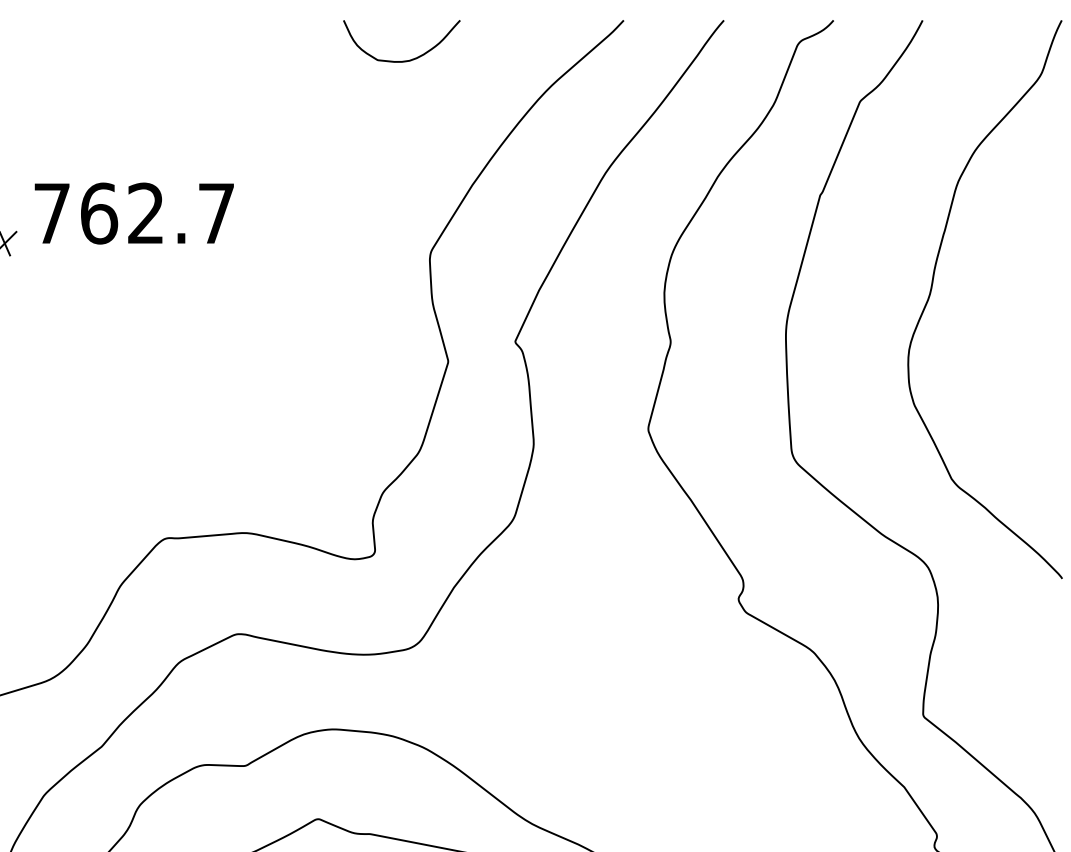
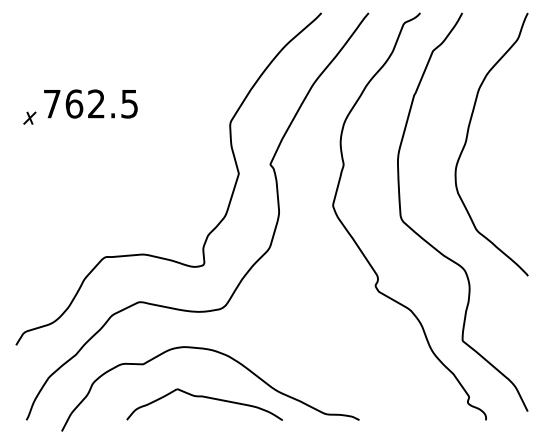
curve: (400, 59) -> (216, 31), removed
text: (216, 214) -> (129, 104), 762.7 -> 762.5

